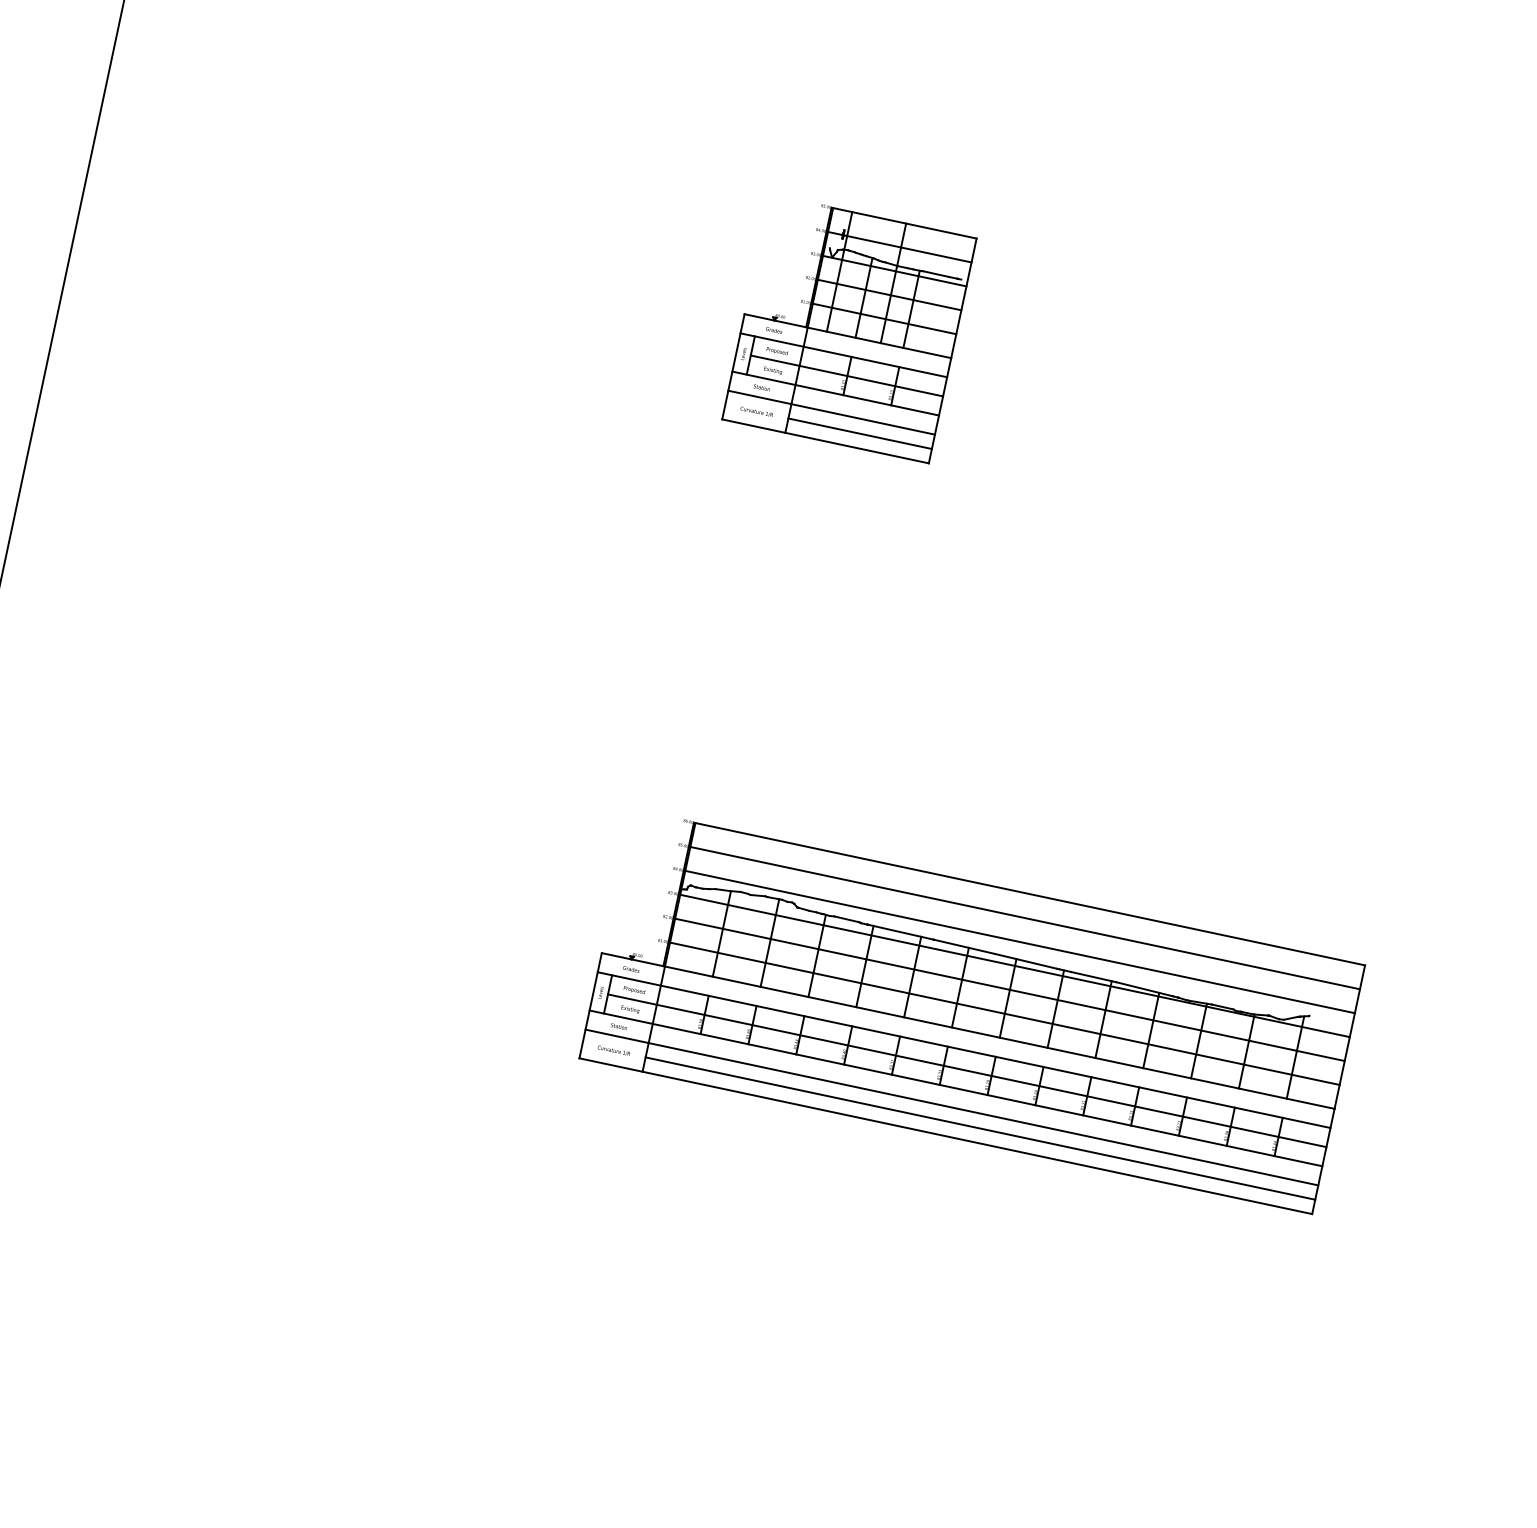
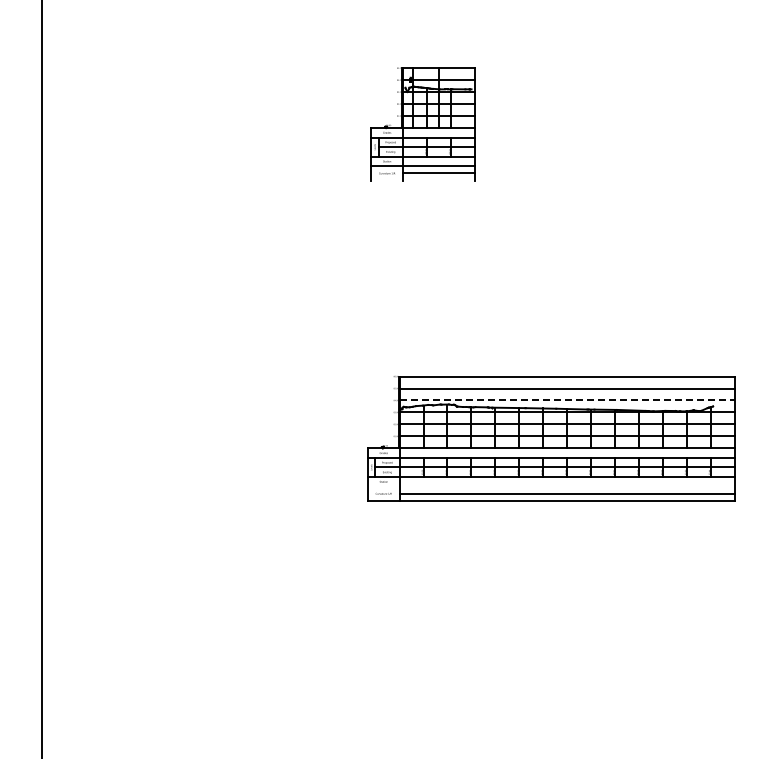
line: (824, 440) -> (422, 180), removed
line: (1020, 942) -> (567, 400), solid -> dashed
line: (952, 1107) -> (551, 486), removed

